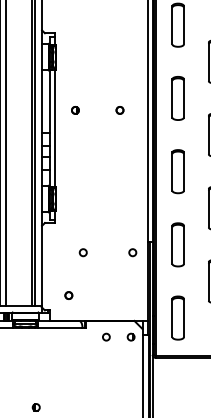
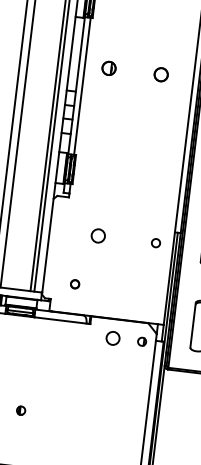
part: (75, 110) -> (109, 68), size x1.6
part: (119, 110) -> (160, 74), size x1.6
circle: (82, 252) -> (97, 235), size x1.6
circle: (106, 336) -> (113, 337), size x1.6

